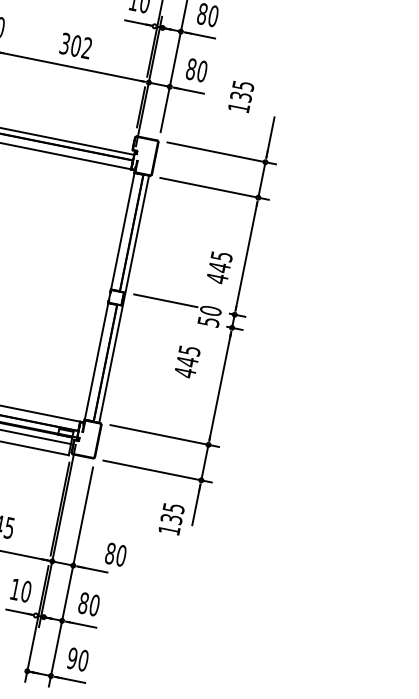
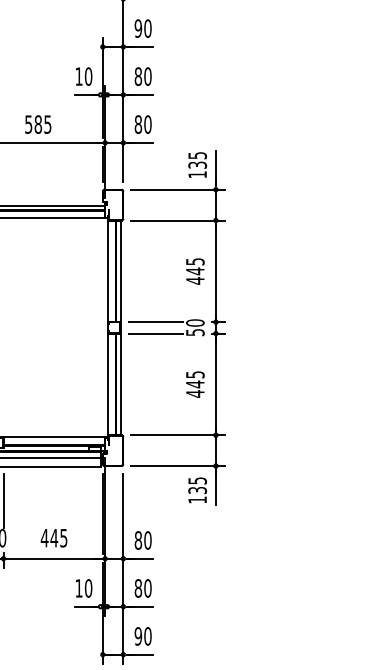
text: (76, 45) -> (38, 124), 302 -> 585
text: (241, 95) -> (197, 164), moved
text: (219, 267) -> (195, 271), moved
line: (162, 313) -> (155, 333), added
text: (187, 361) -> (195, 384), moved
text: (171, 519) -> (197, 490), moved
text: (115, 554) -> (142, 540), moved

